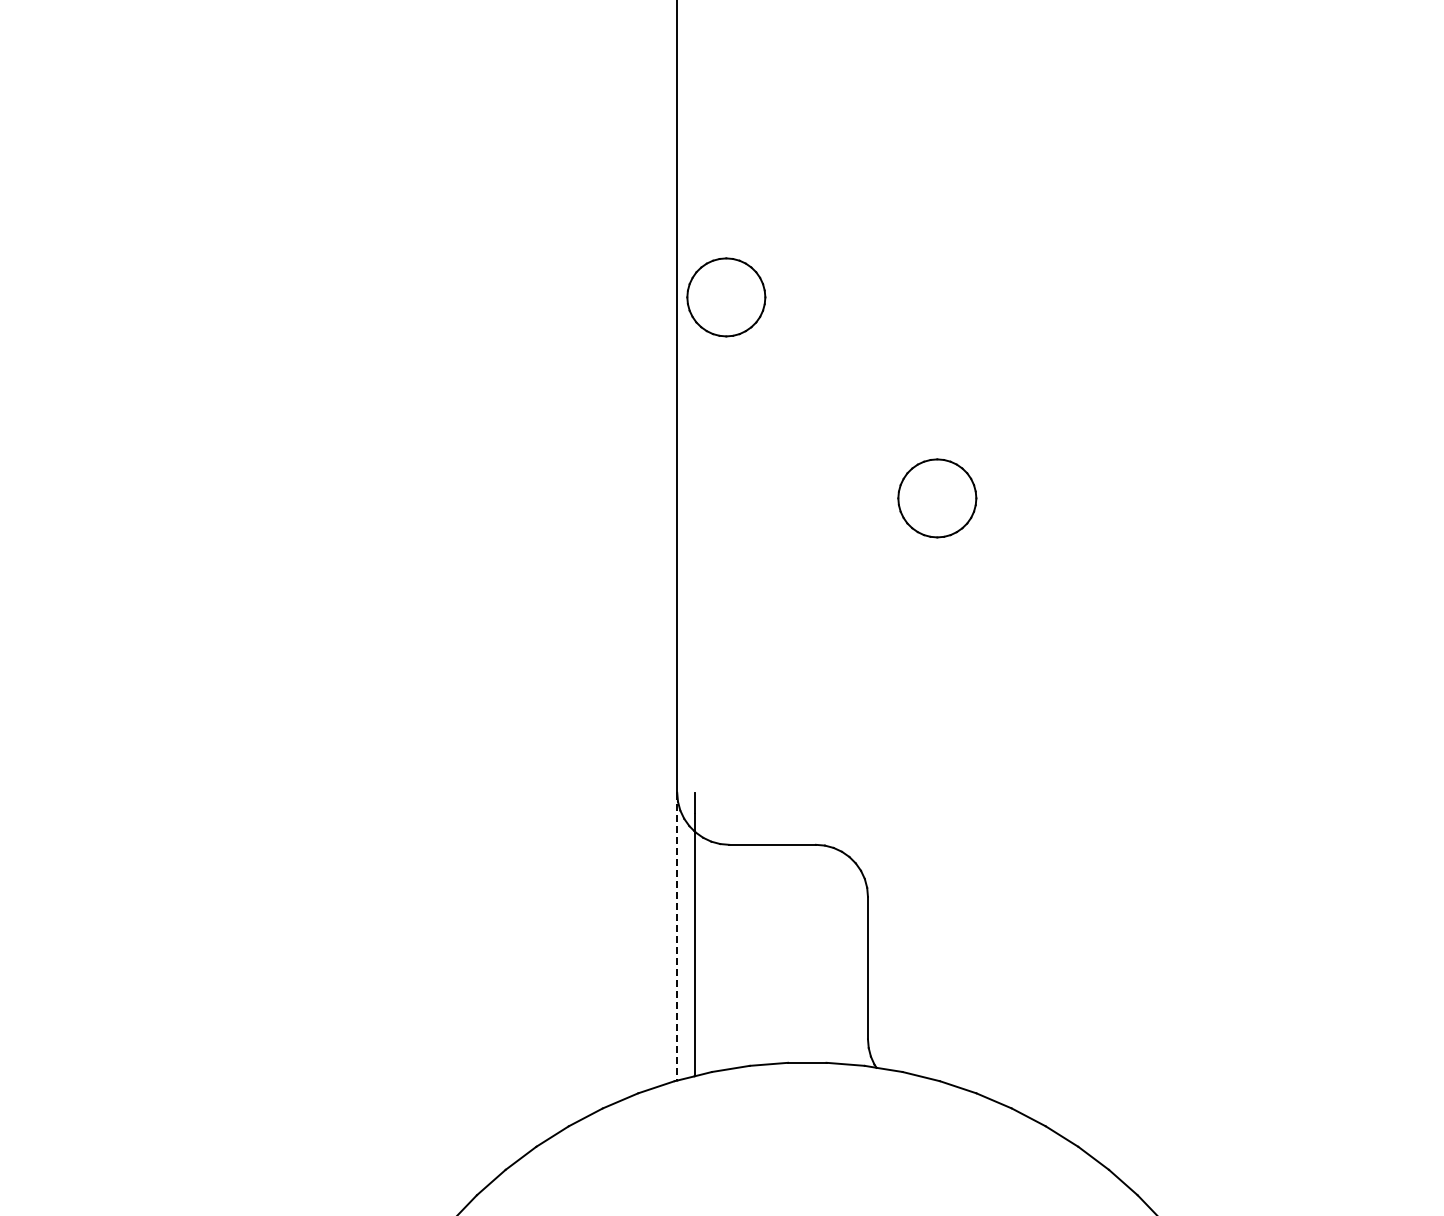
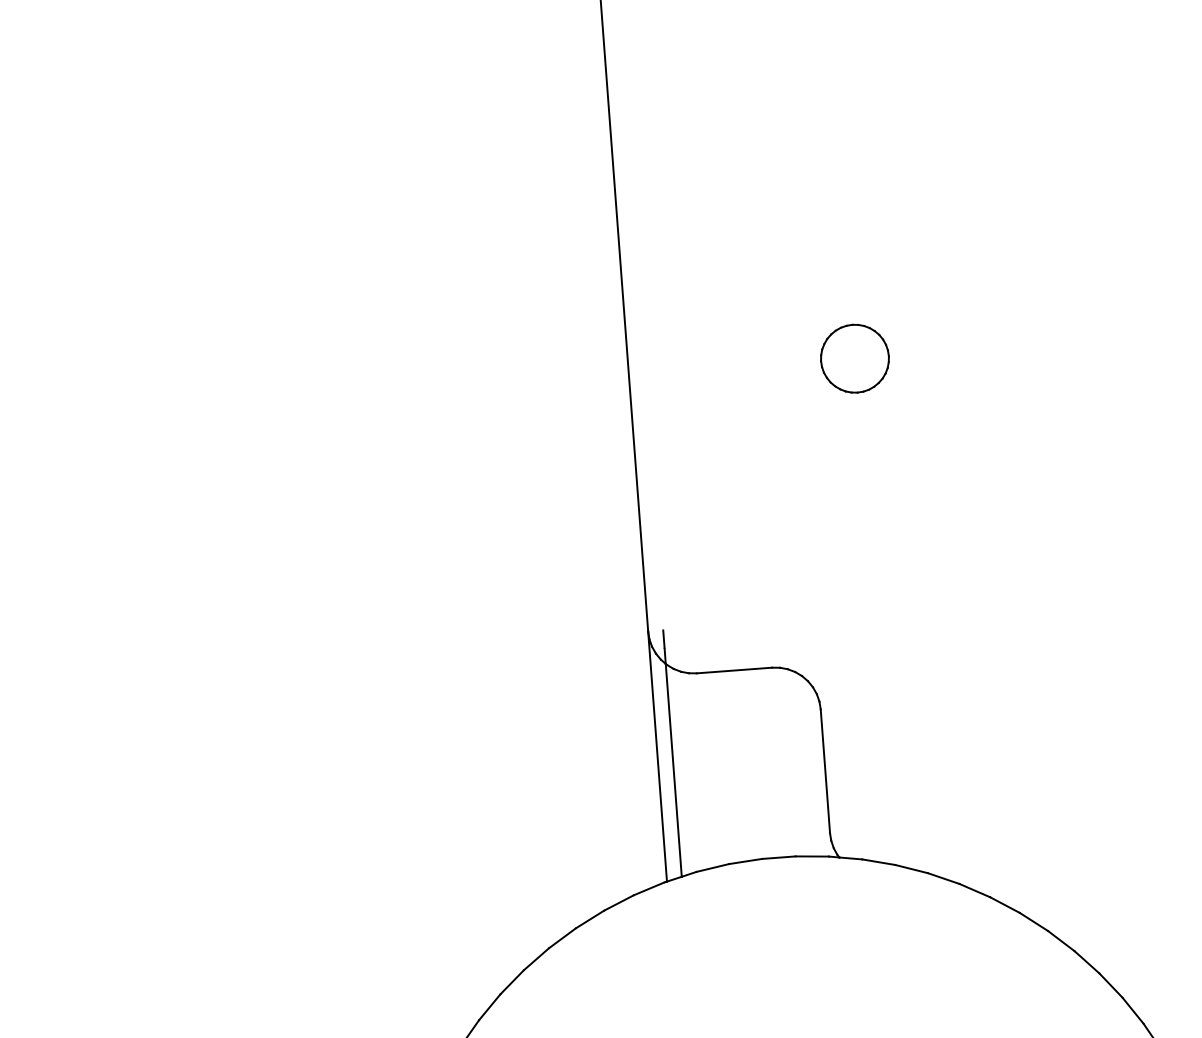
part: (726, 297) -> (658, 197), removed
line: (677, 936) -> (657, 756), dashed -> solid

